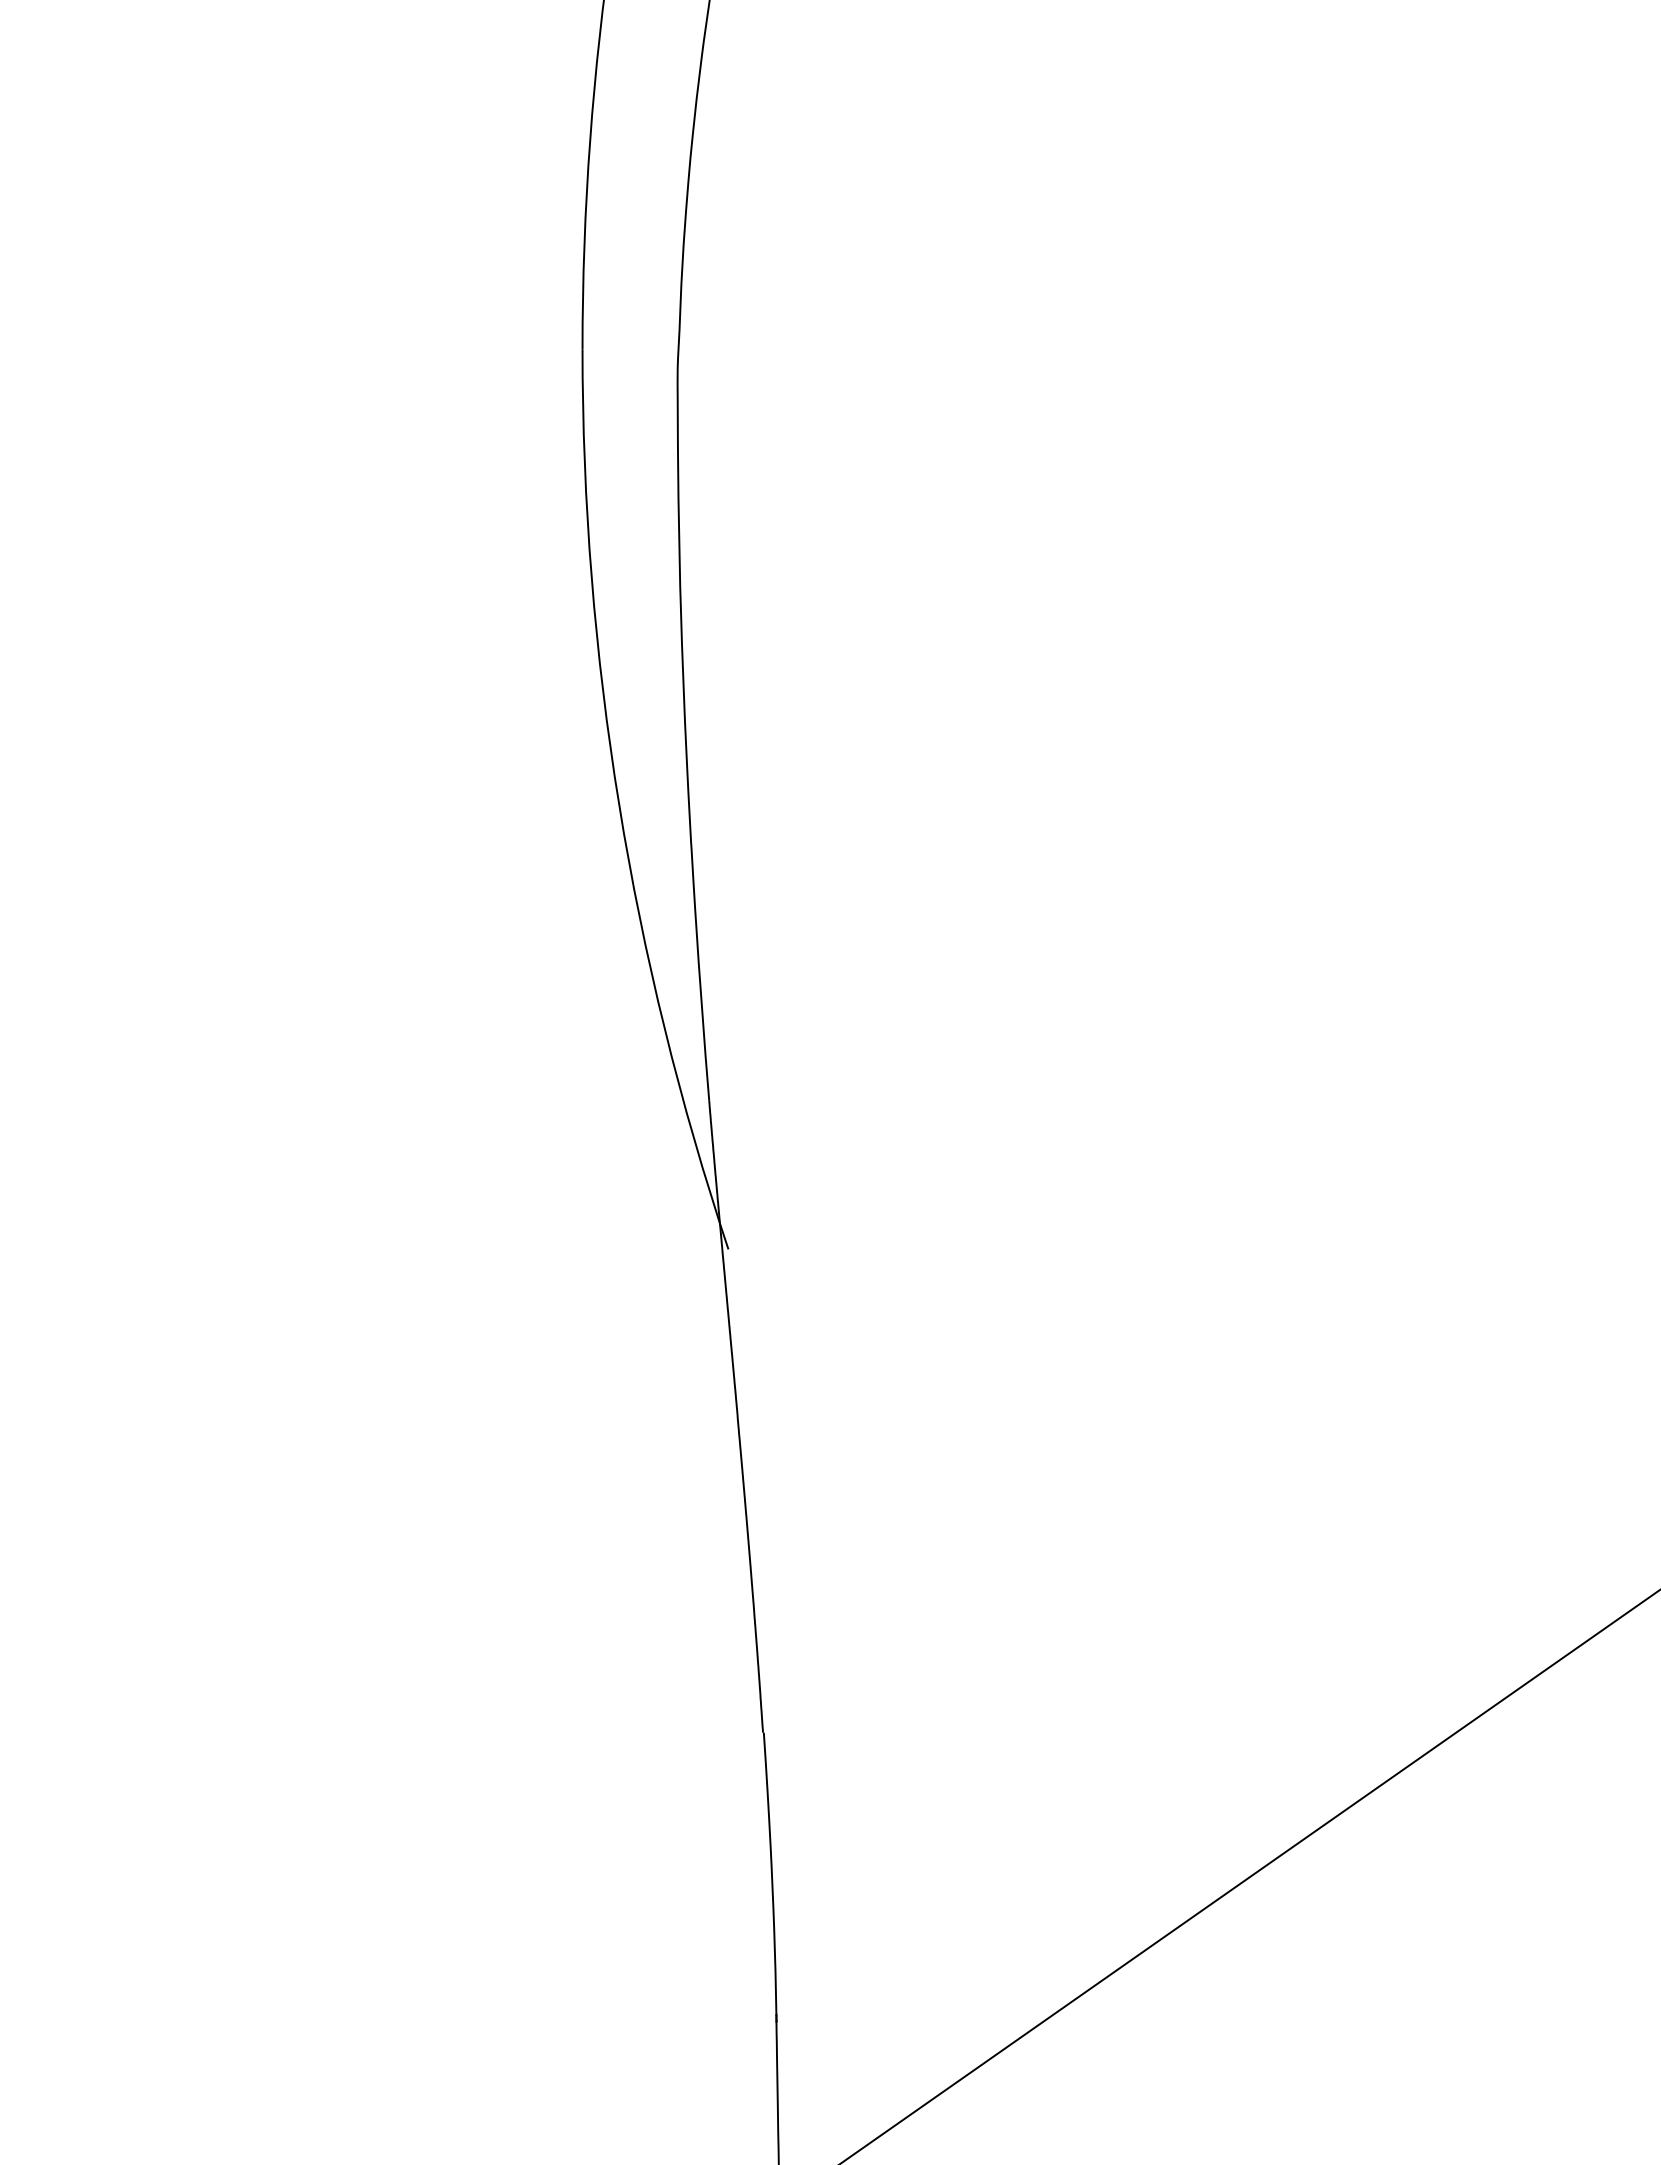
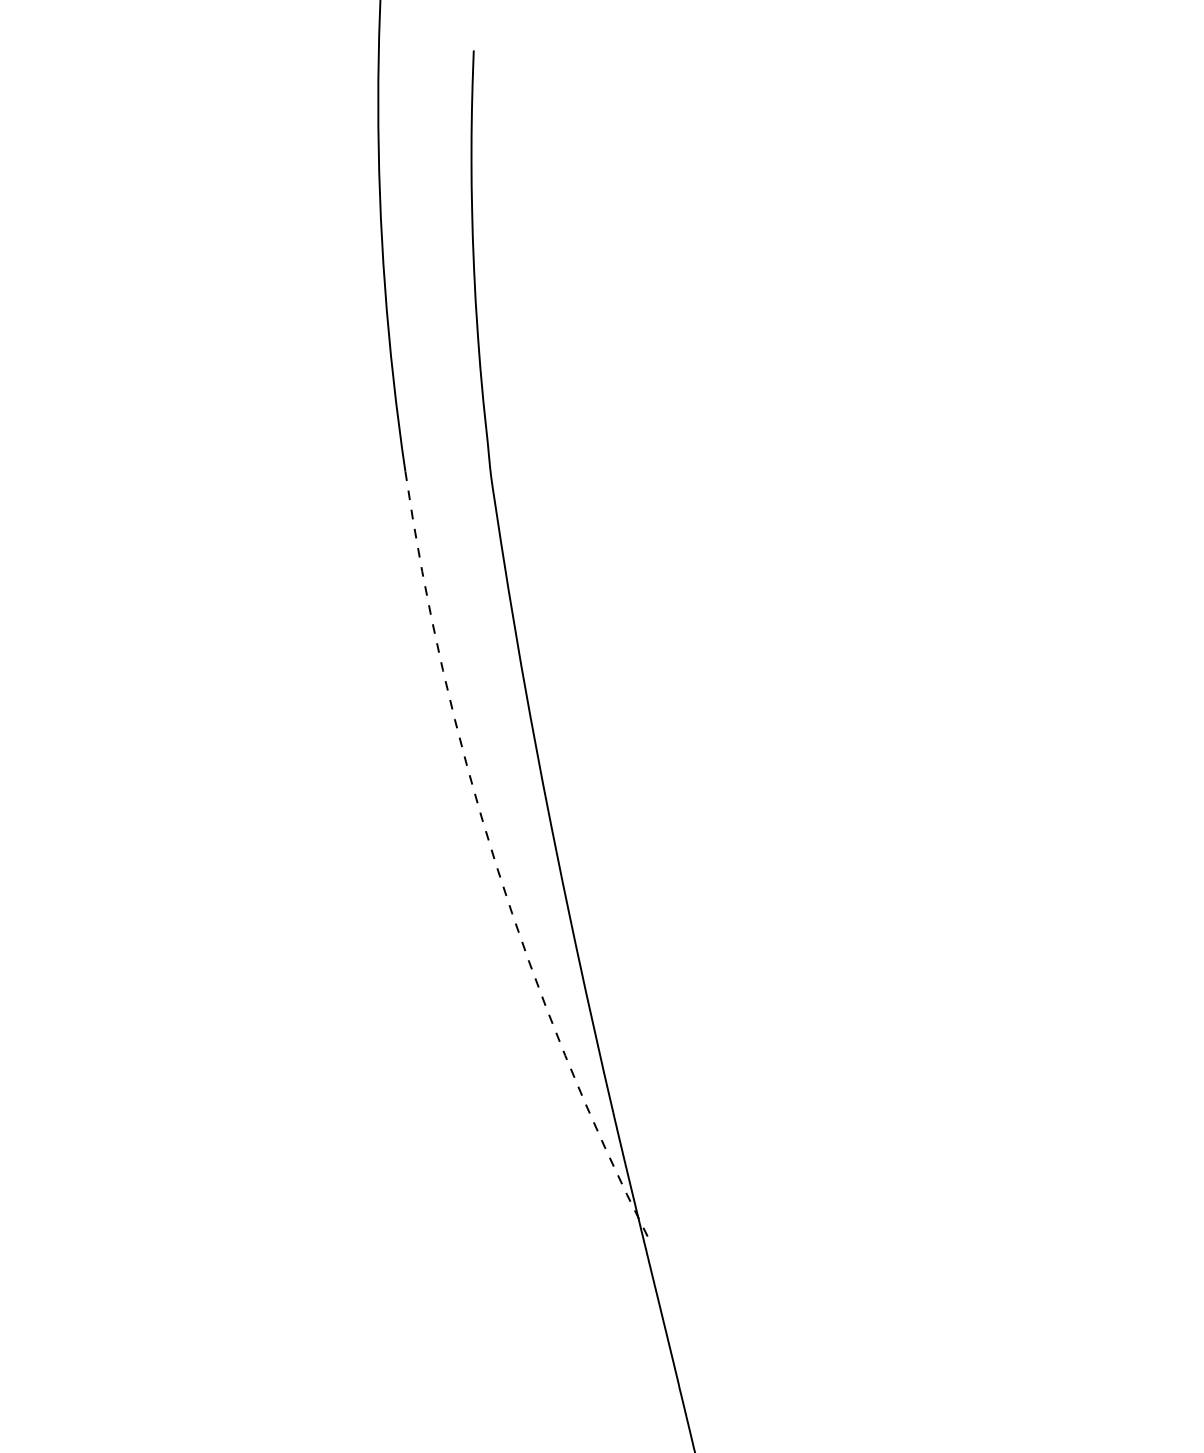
arc: (619, 805) -> (496, 865), solid -> dashed

